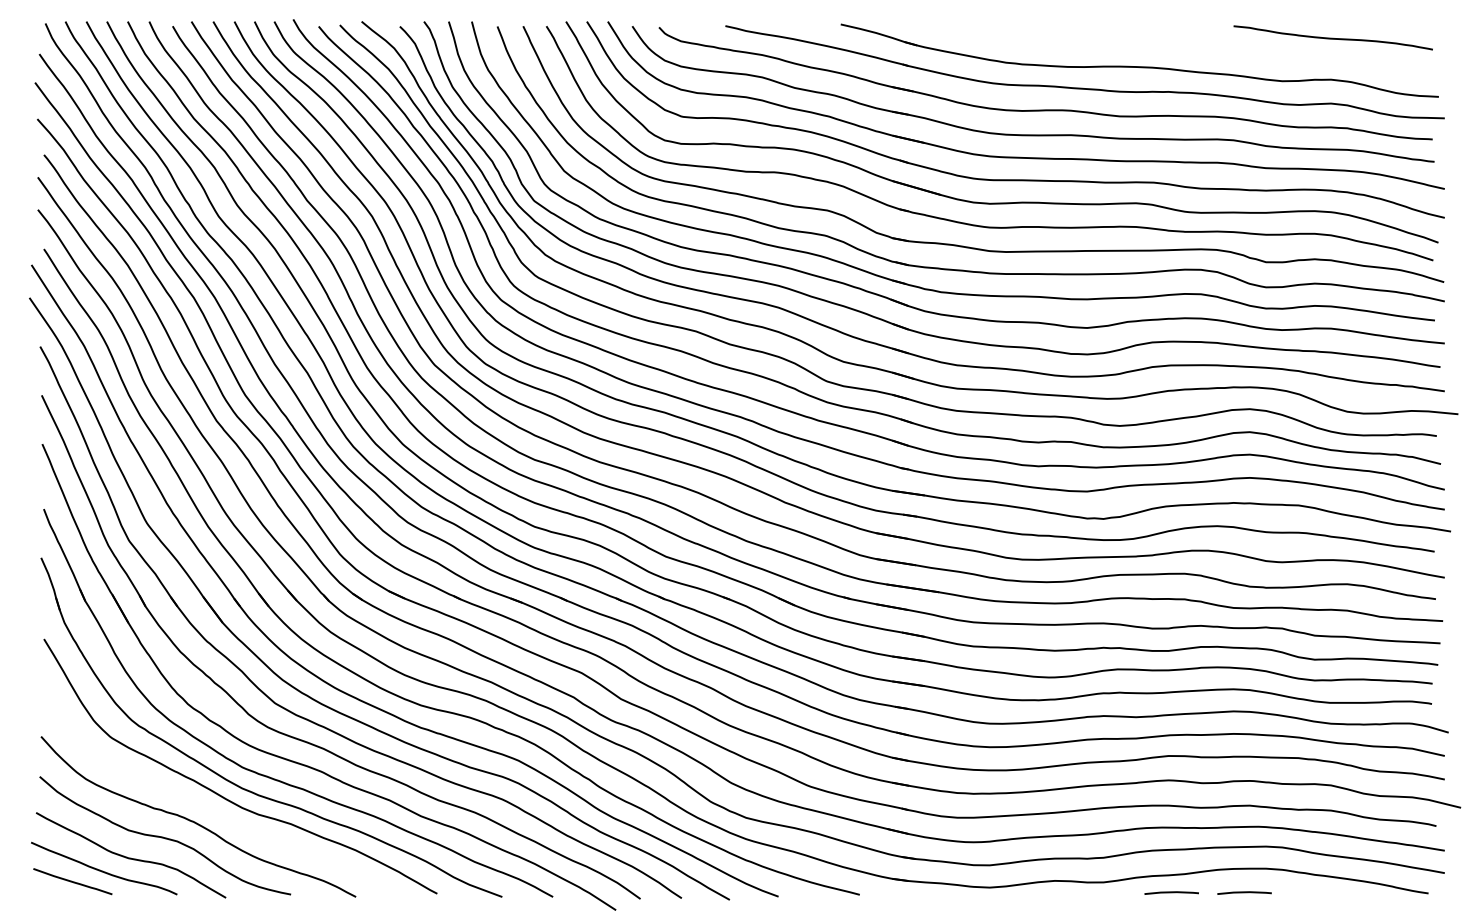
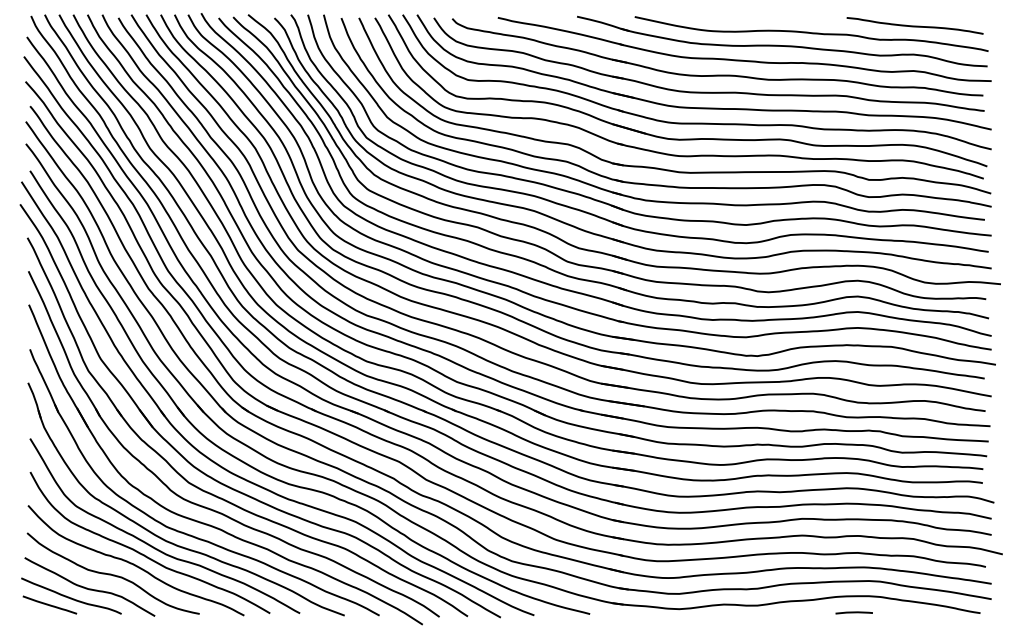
curve: (1182, 48) -> (811, 33), added
curve: (210, 807) -> (144, 554), added
line: (1170, 892) -> (803, 612), removed

